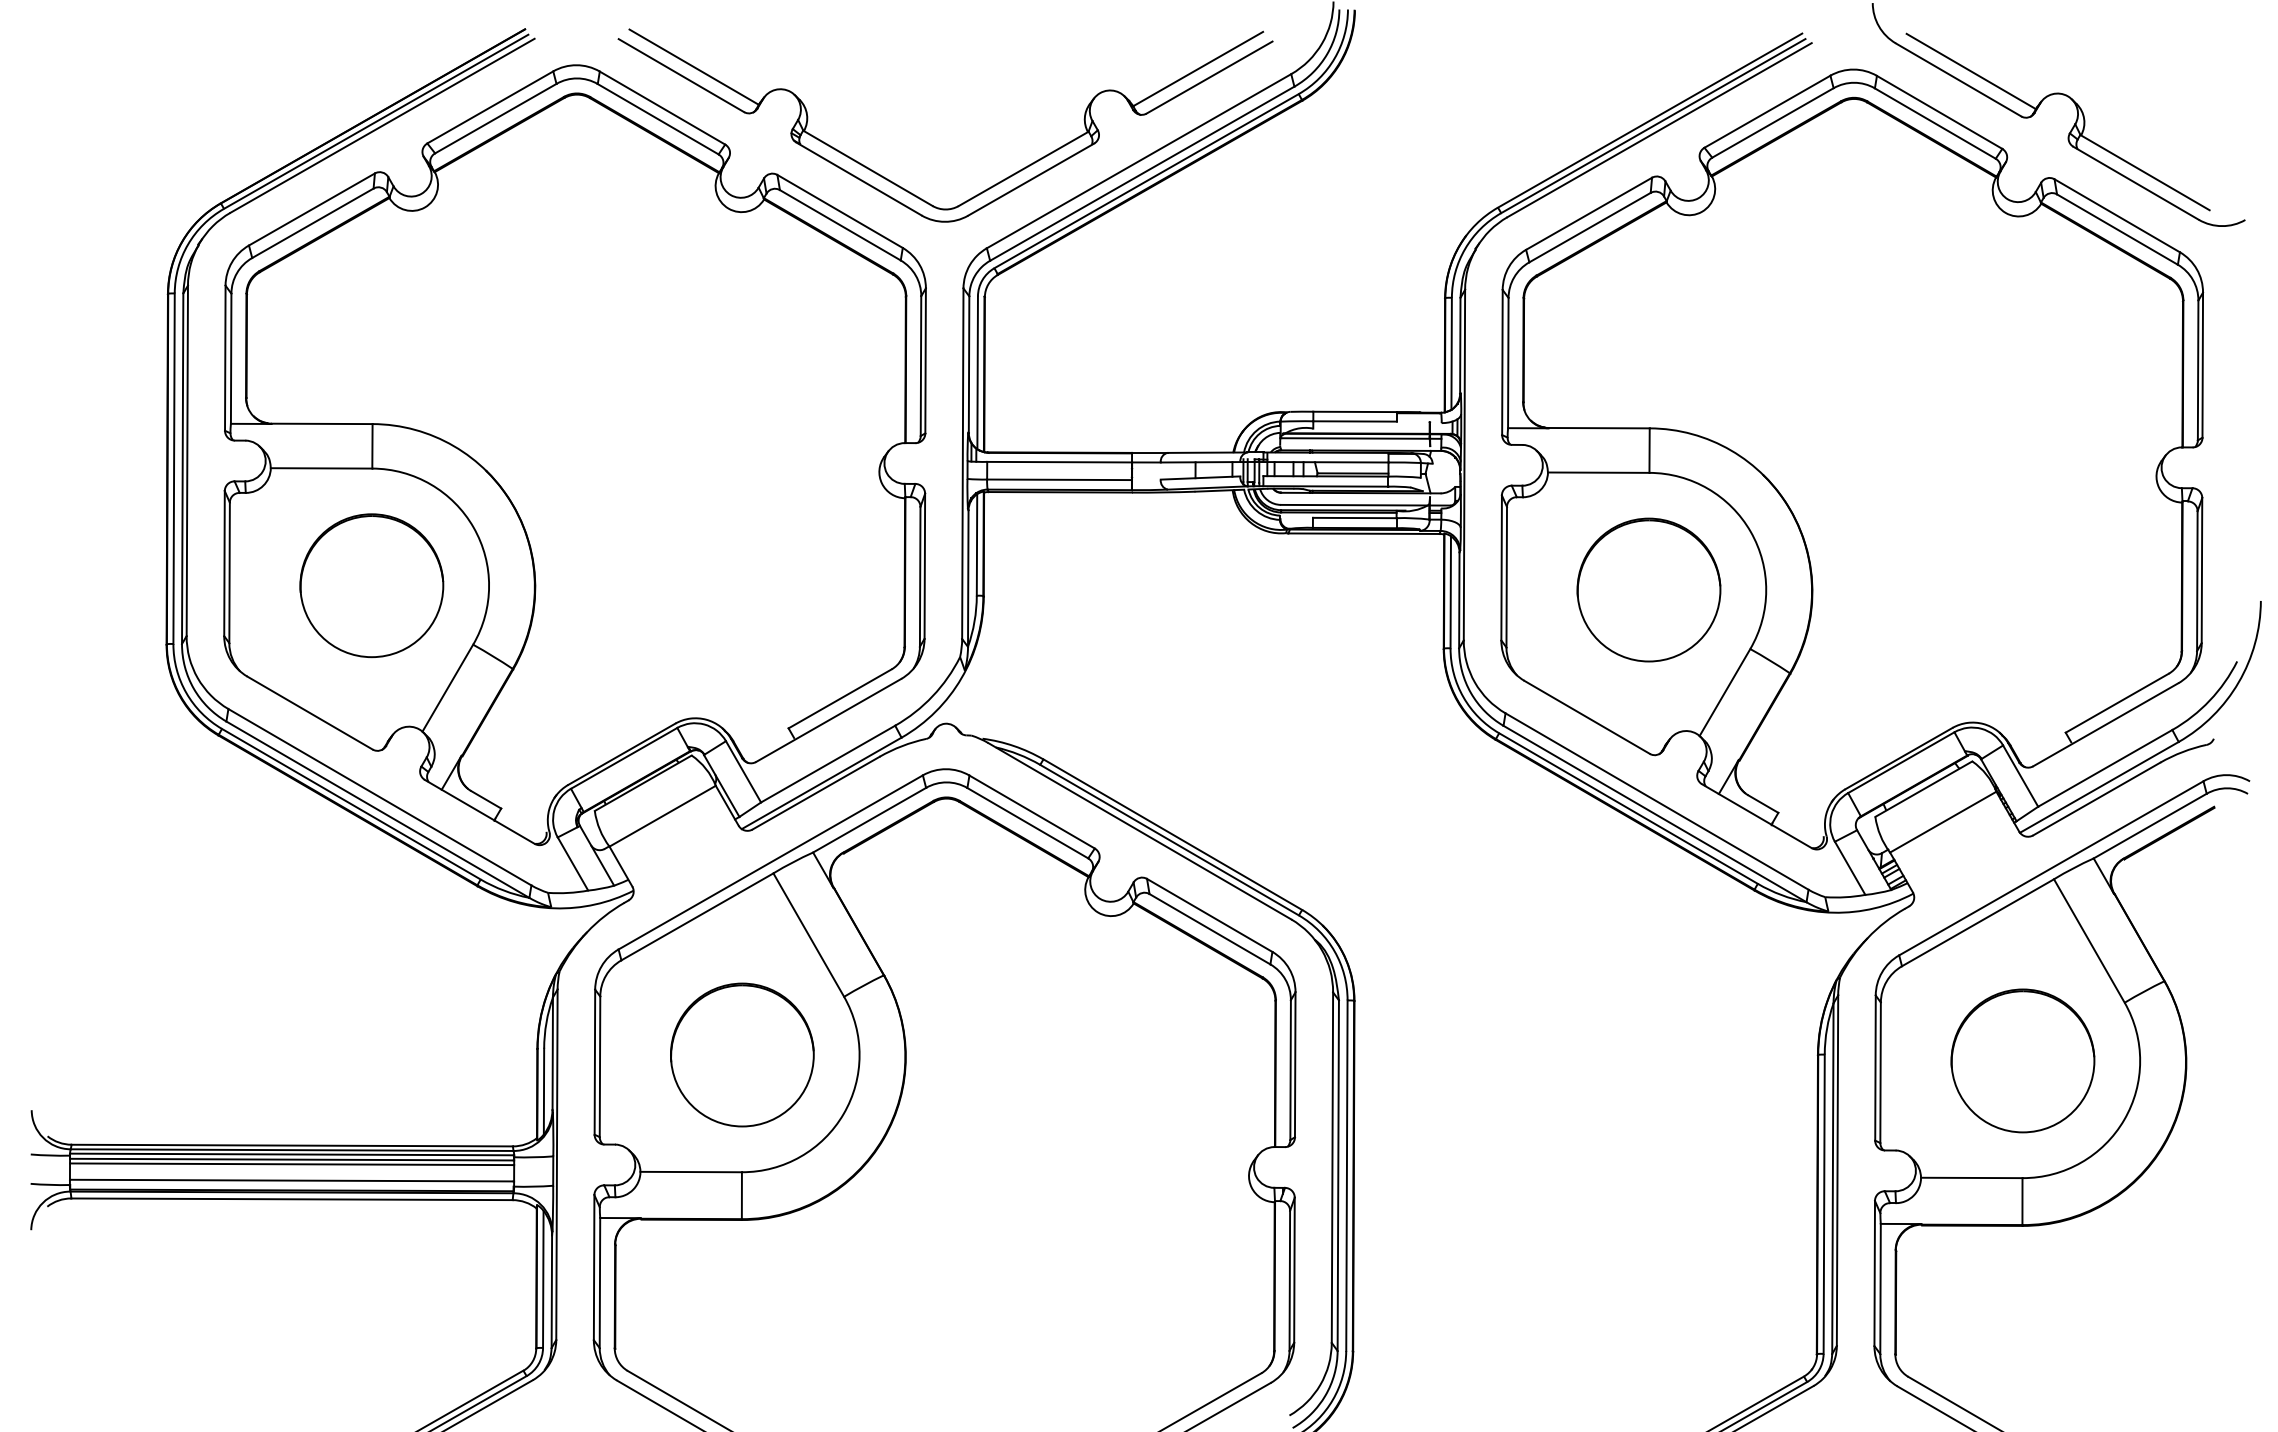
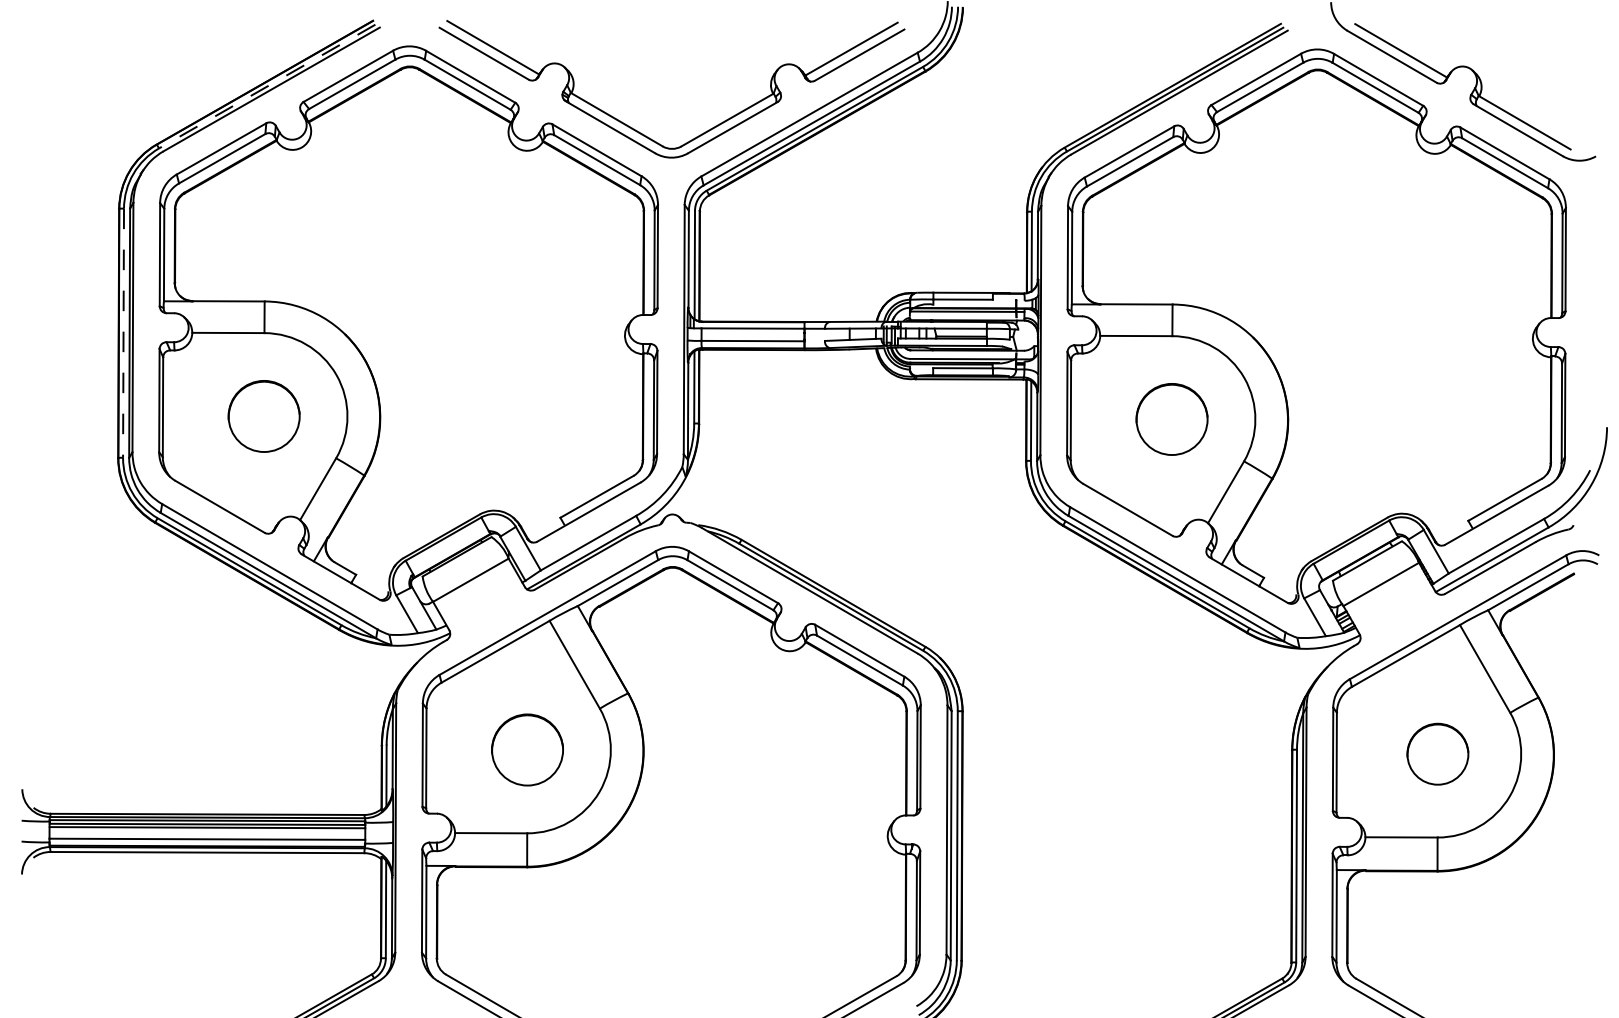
line: (375, 122) -> (266, 87), solid -> dashed
line: (174, 469) -> (123, 333), solid -> dashed
part: (371, 585) -> (263, 416), size x0.7
part: (1648, 589) -> (1171, 419), size x0.7
part: (742, 1054) -> (527, 749), size x0.7
part: (2022, 1060) -> (1437, 753), size x0.6

